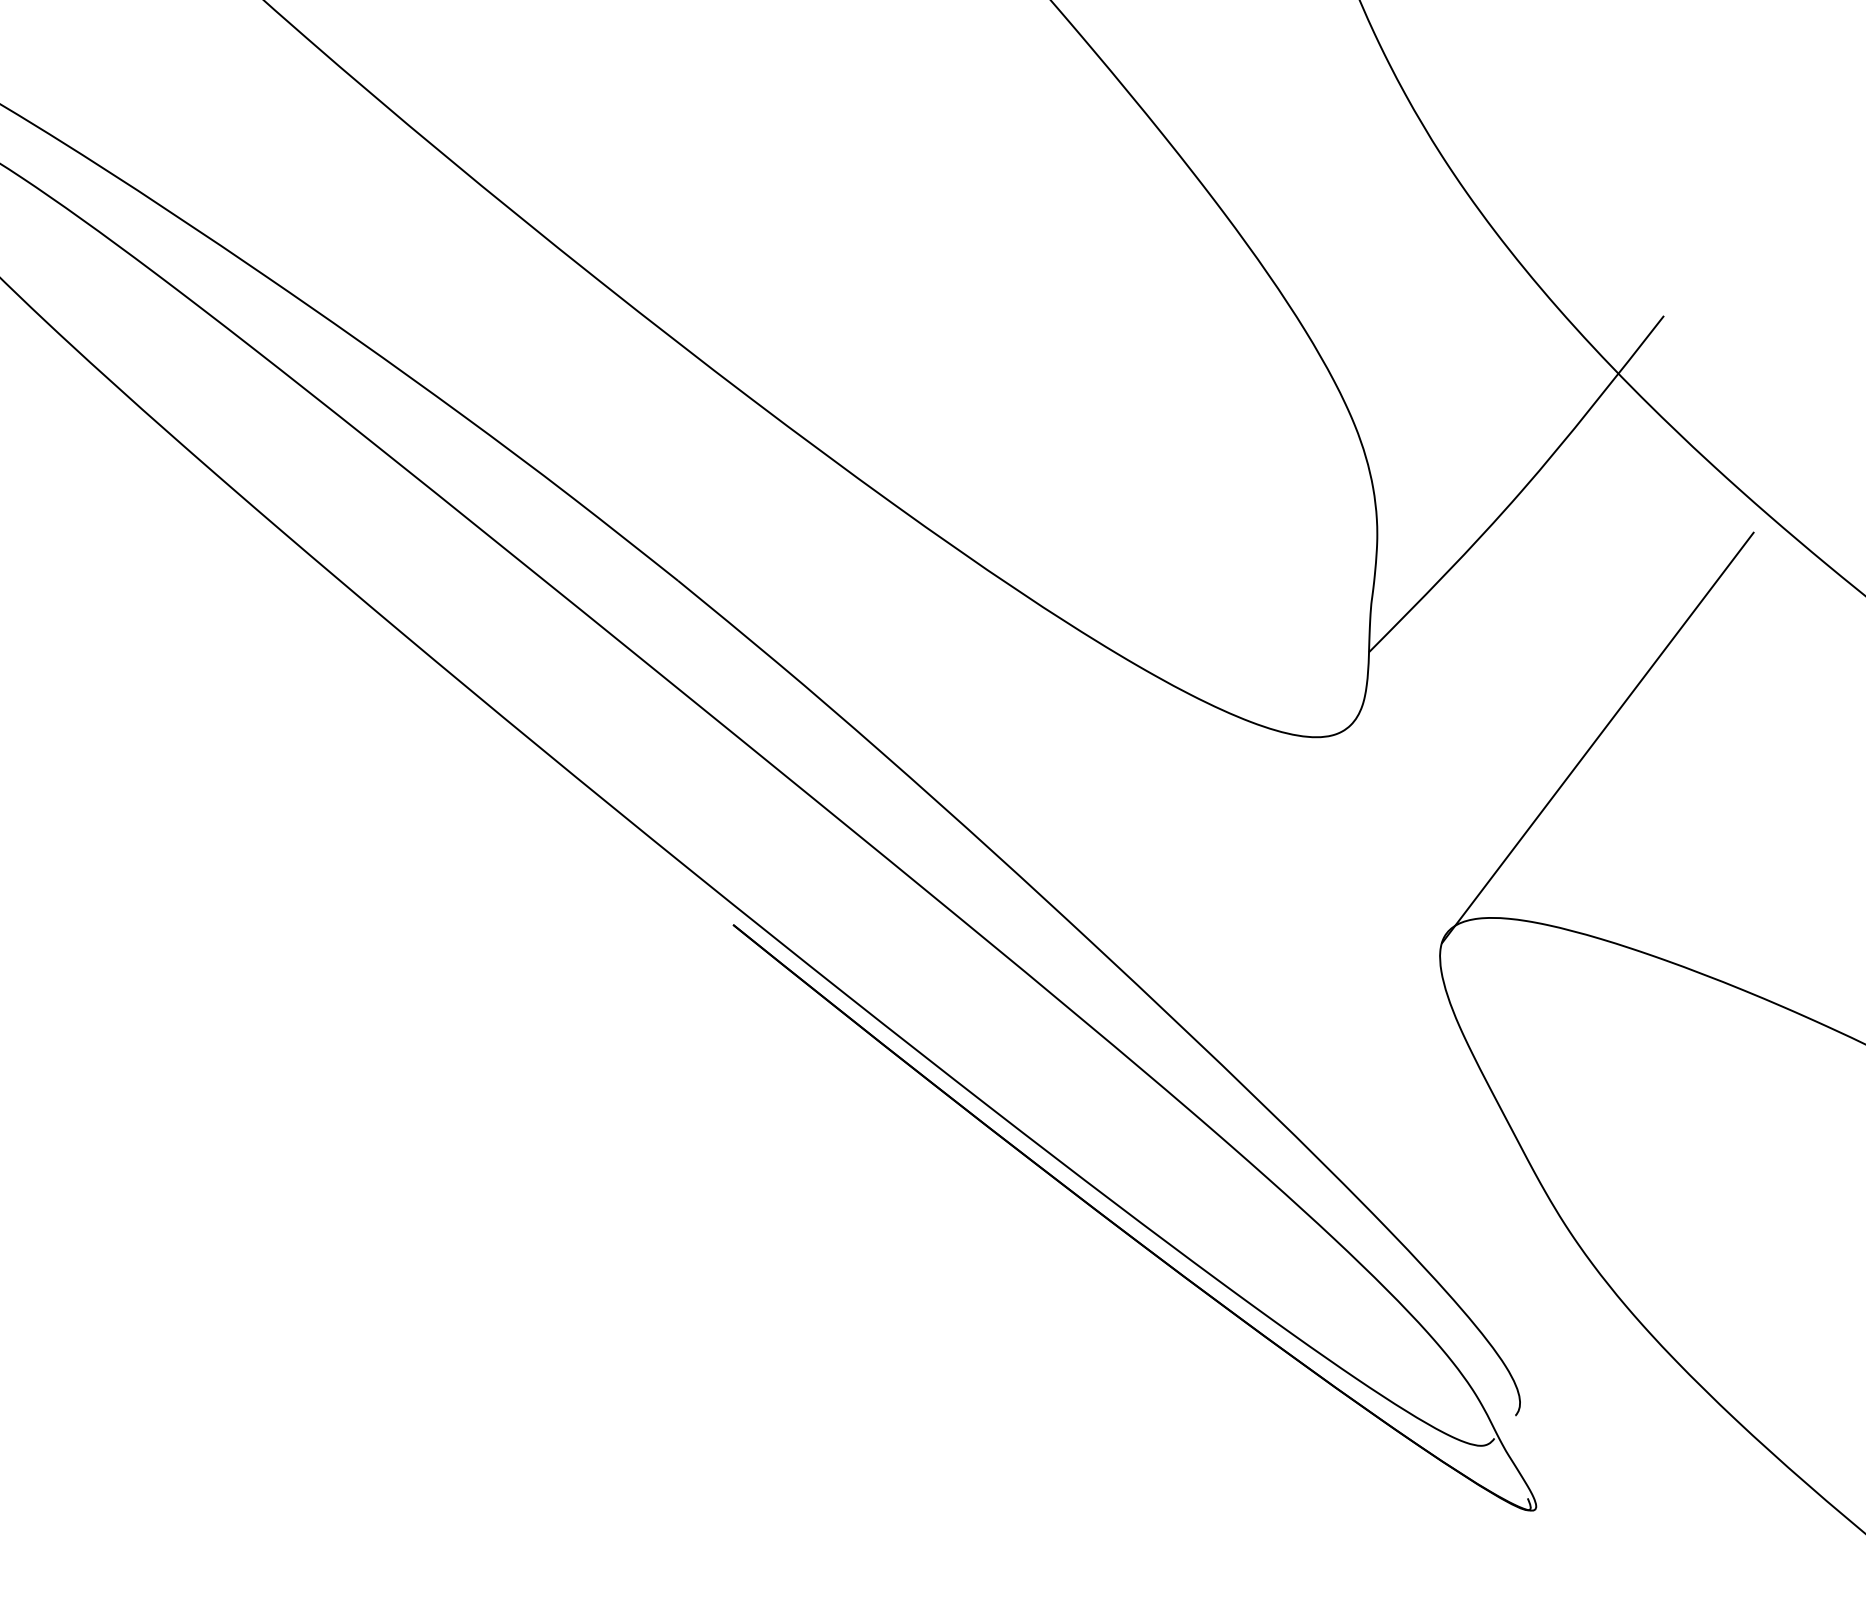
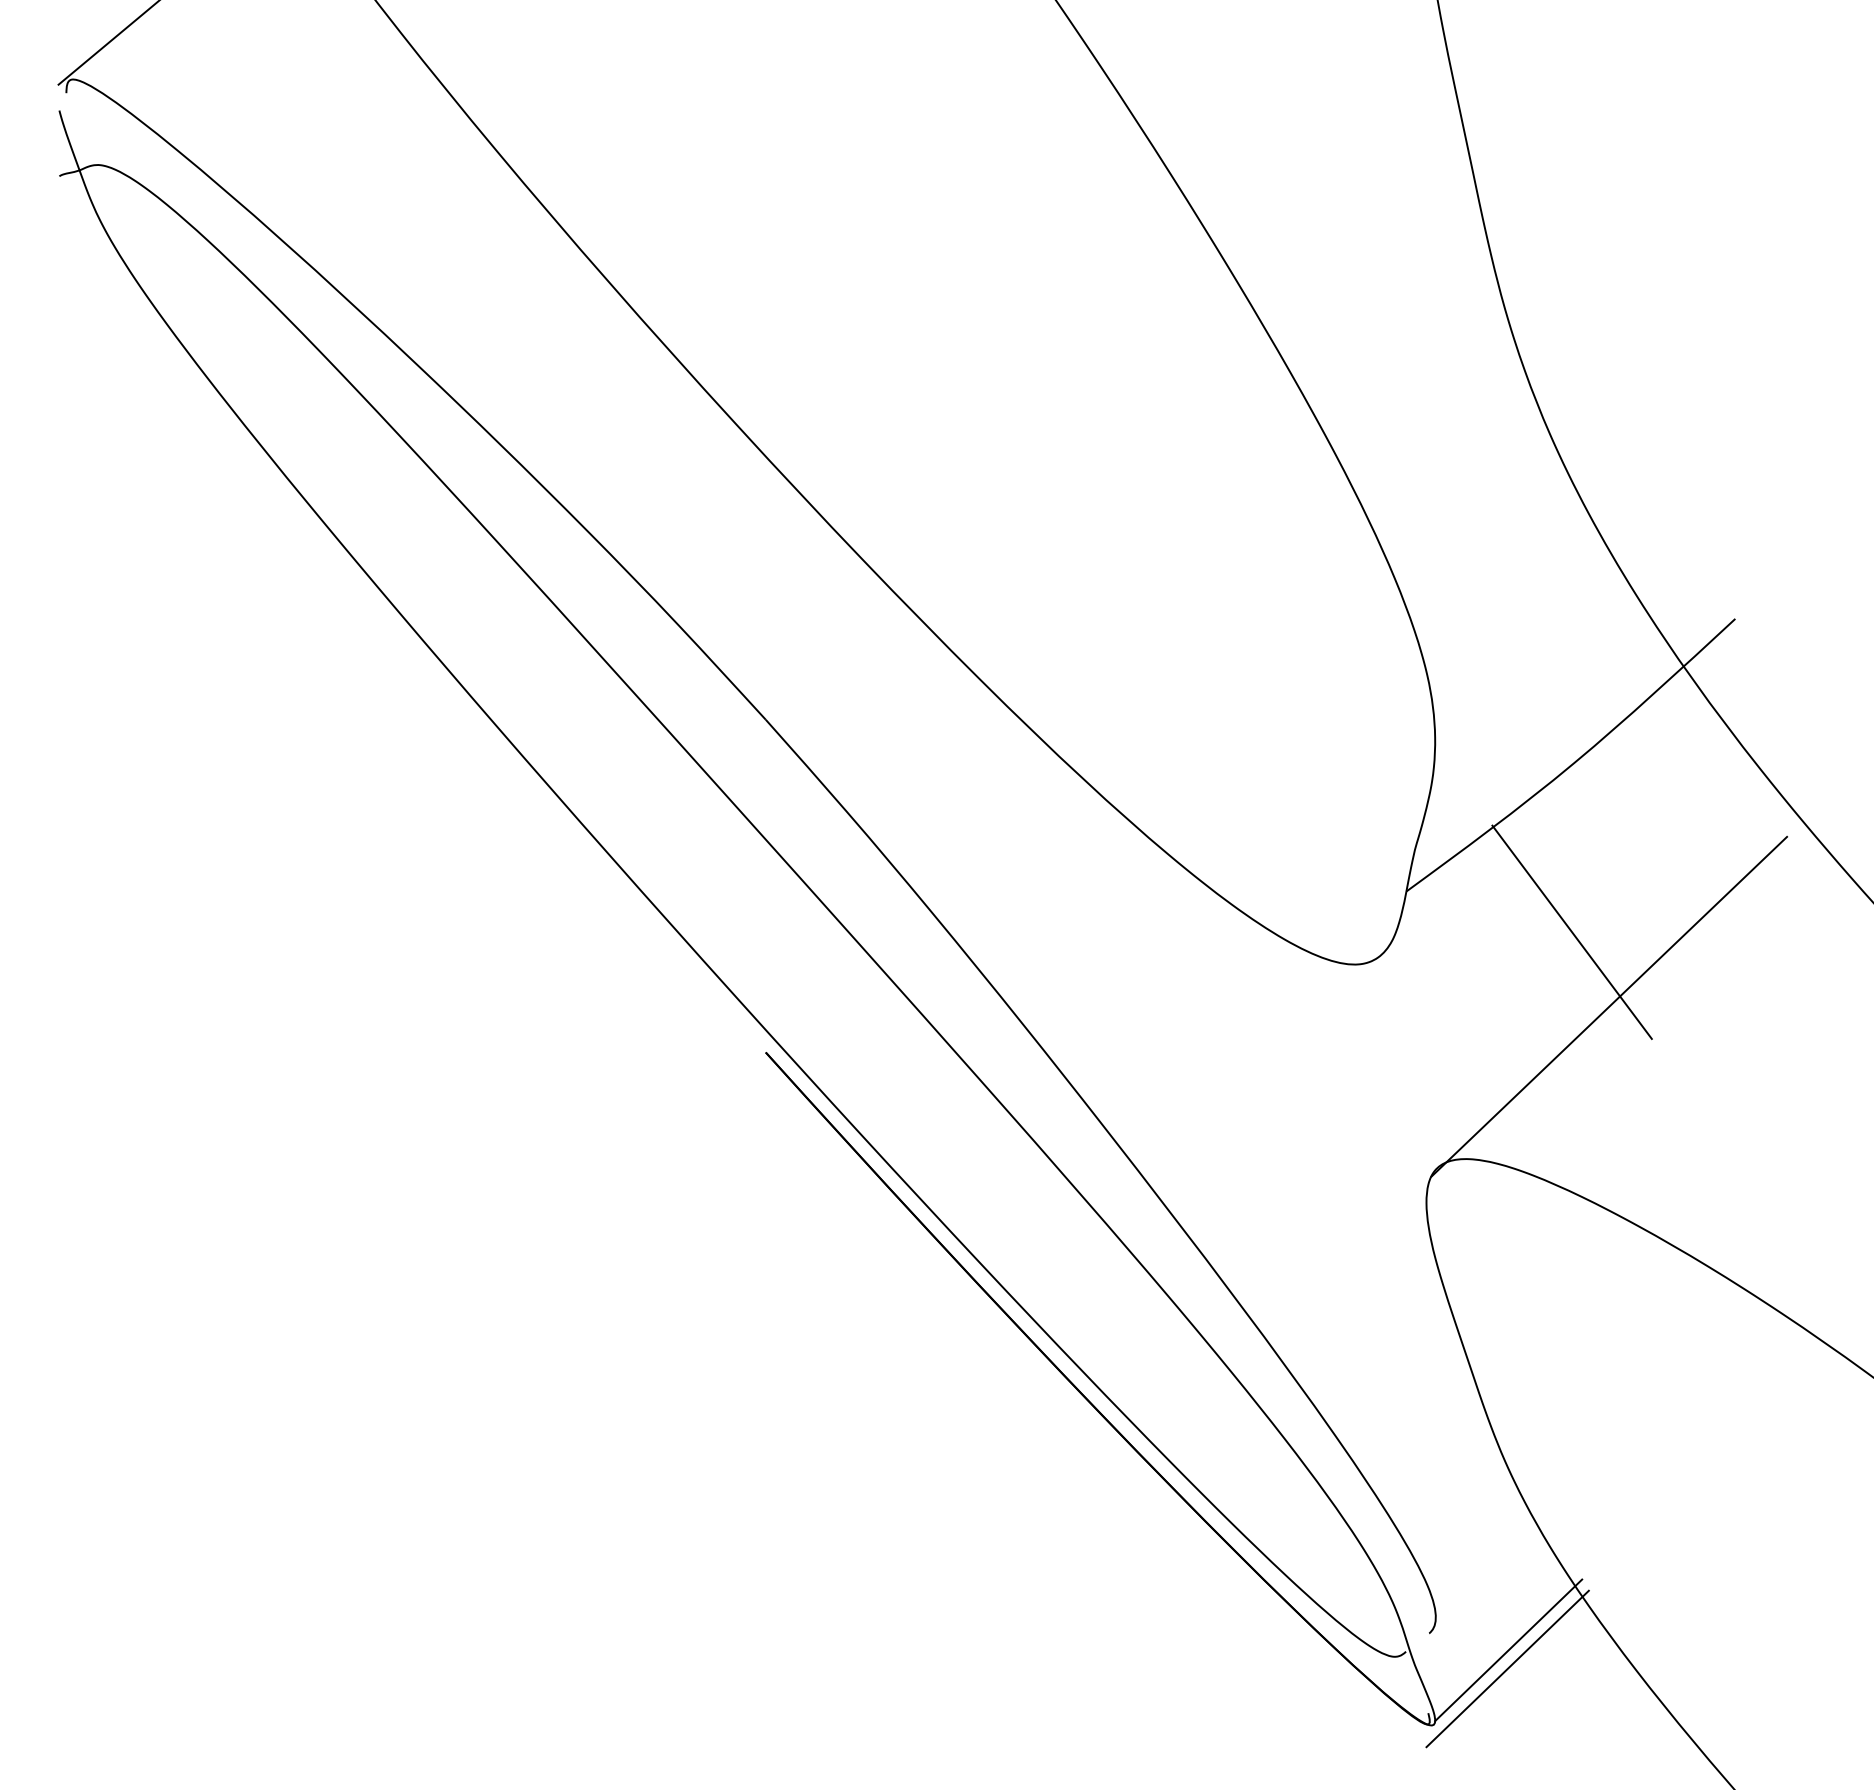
line: (1546, 666) -> (1571, 931), added
line: (1600, 1420) -> (1508, 1650), added
line: (1602, 1439) -> (1507, 1668), added

